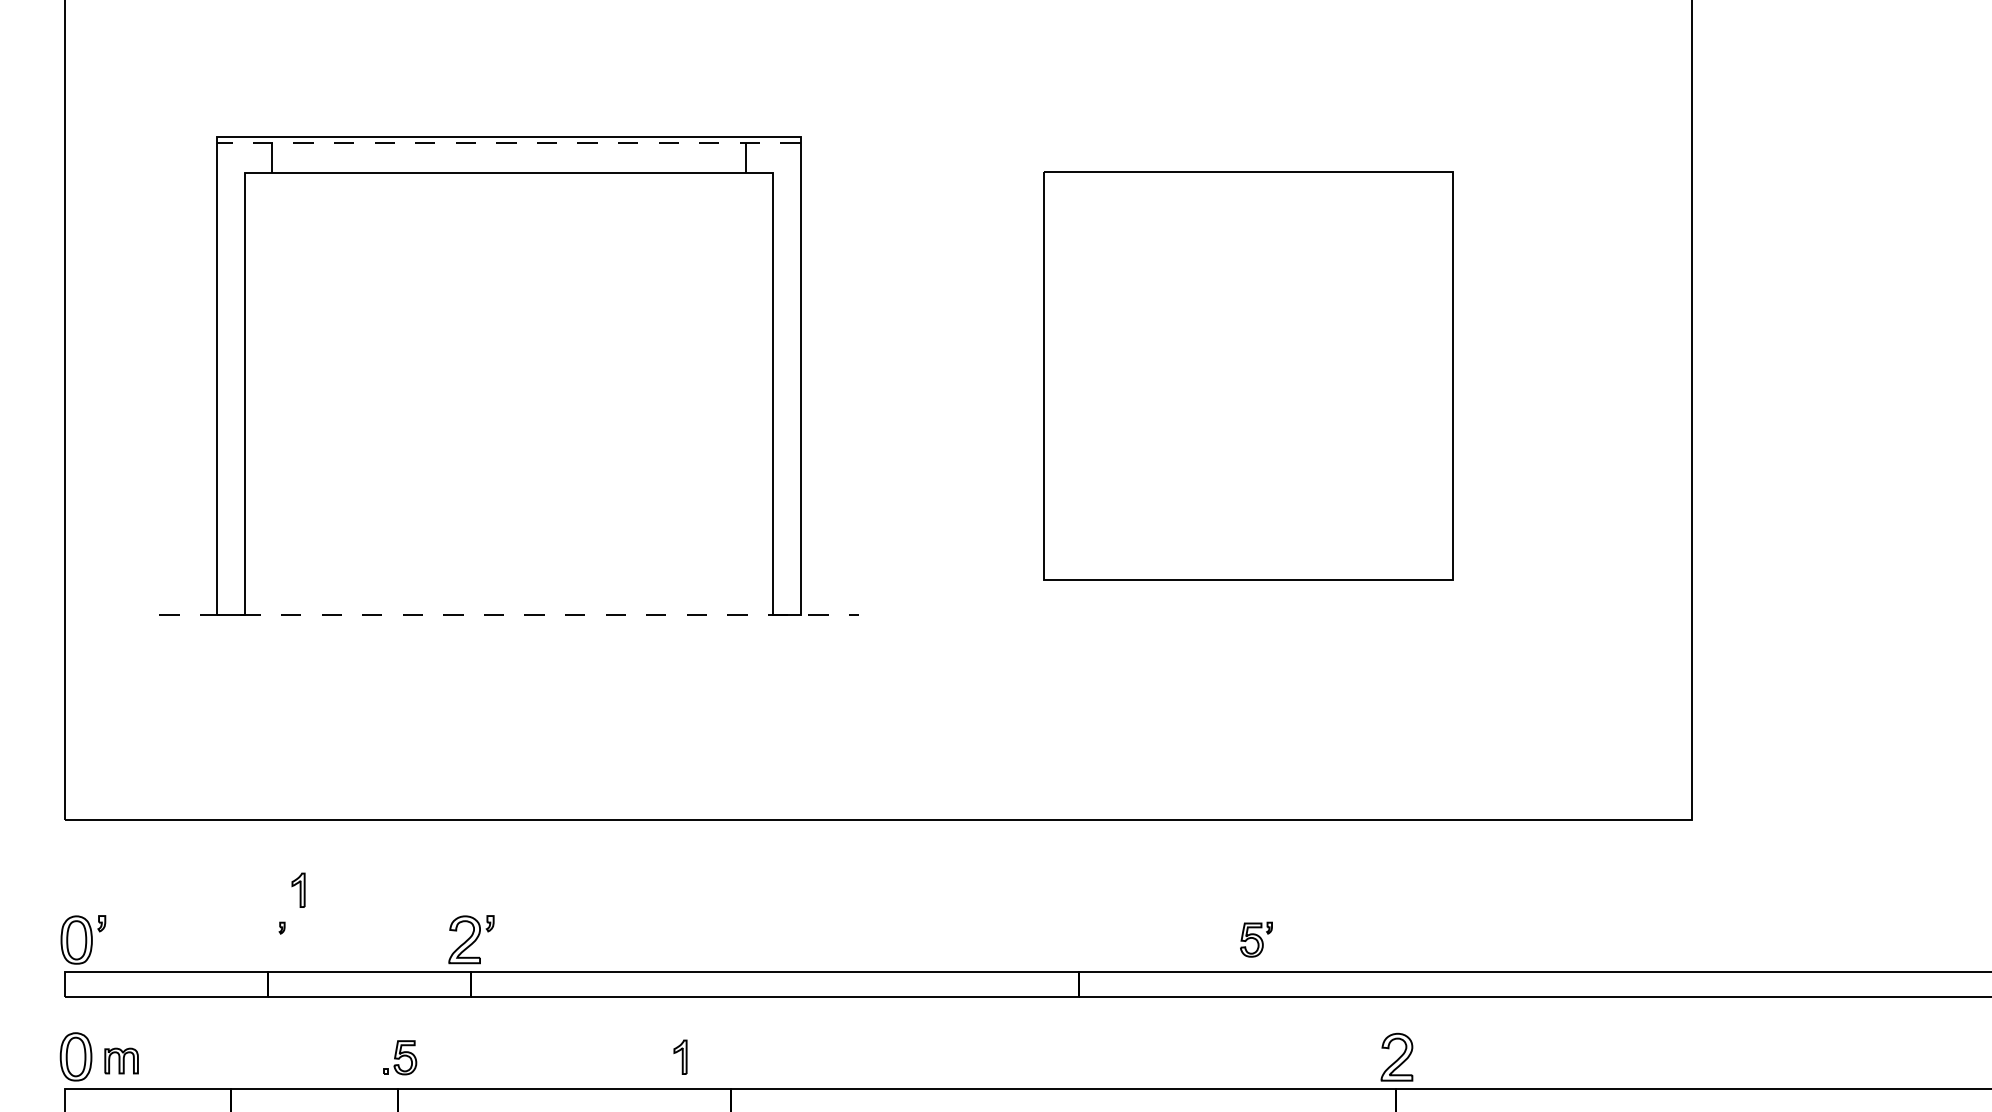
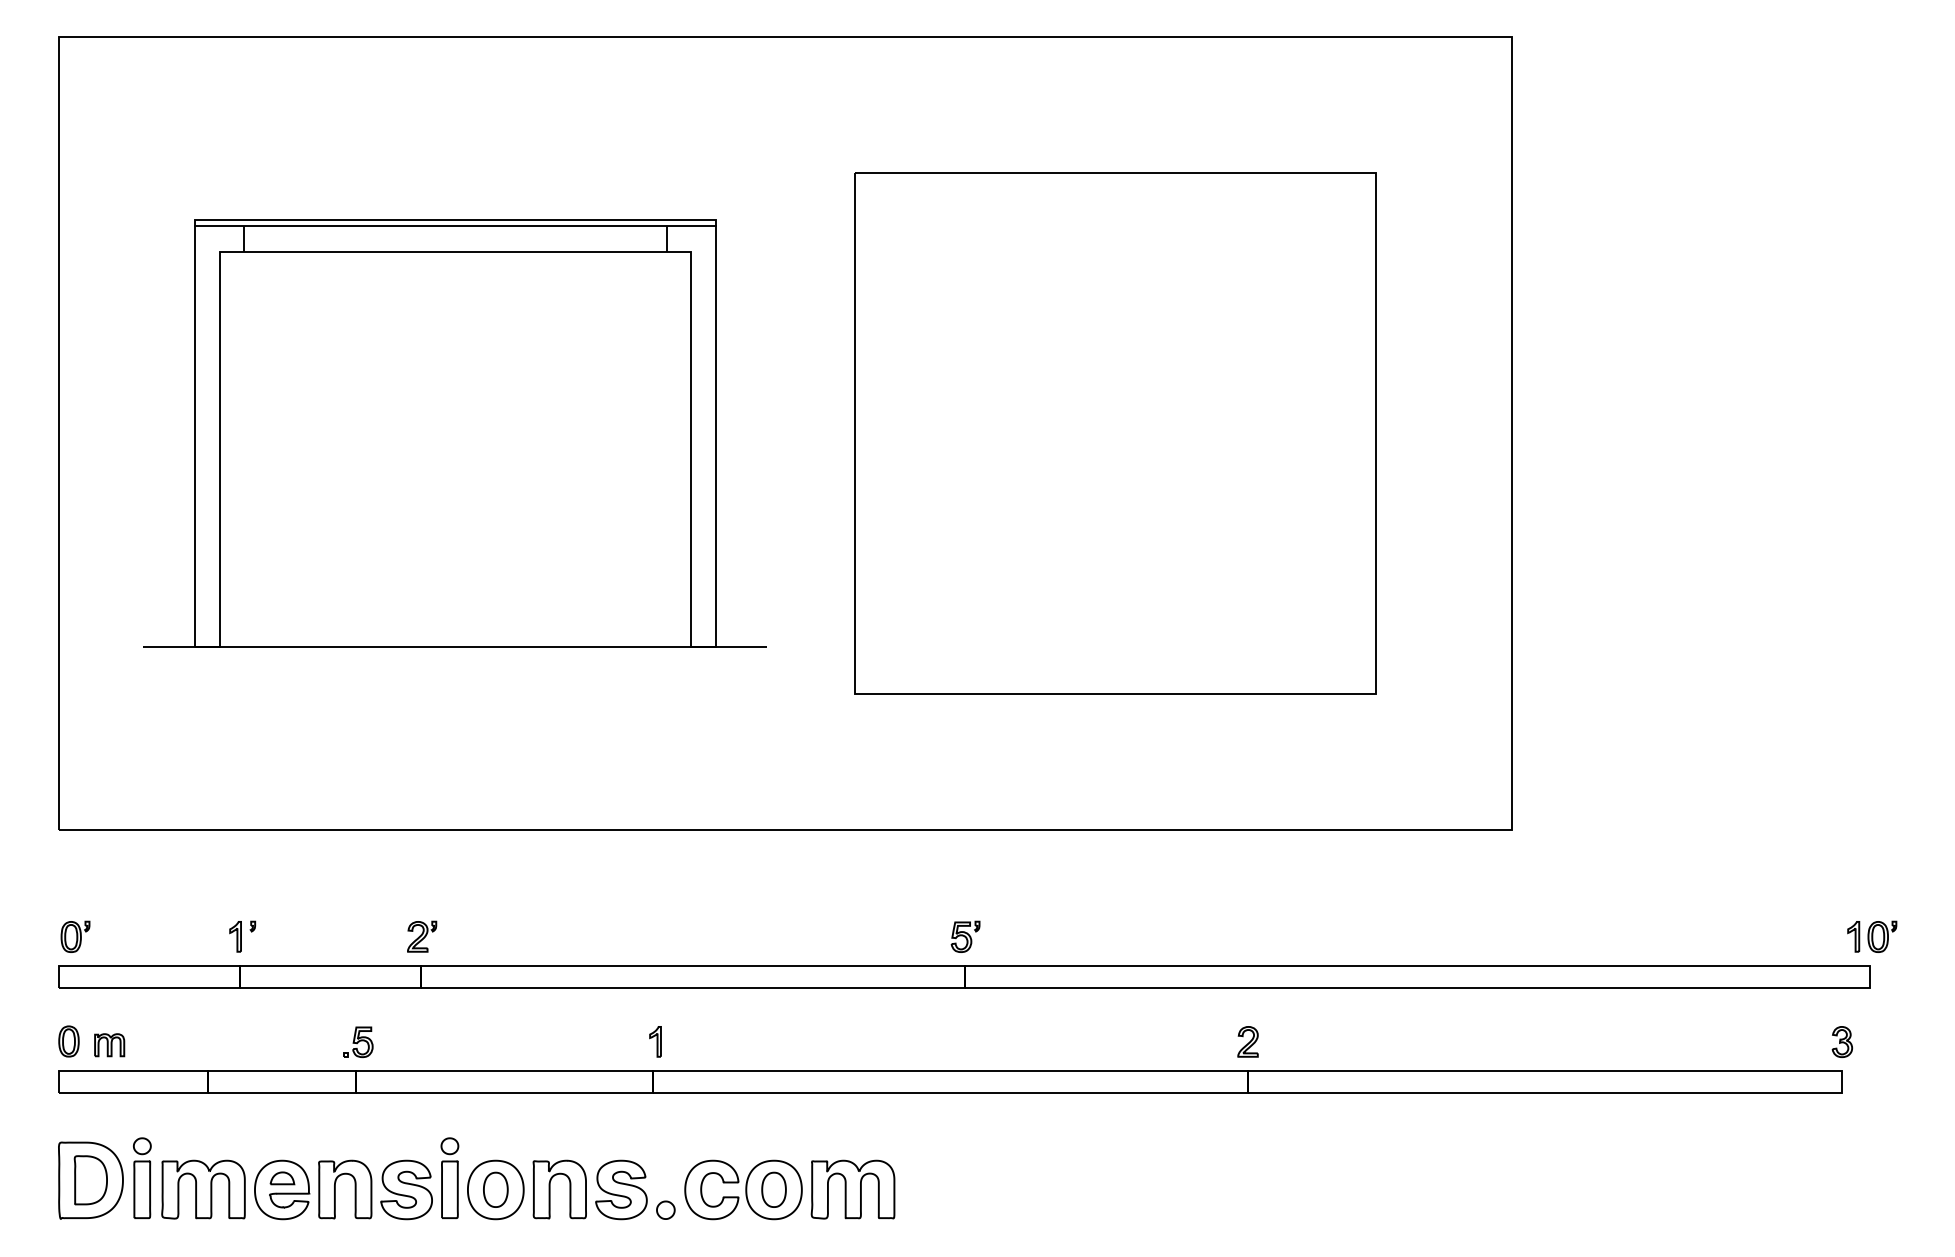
line: (507, 143) -> (454, 226), dashed -> solid
part: (1248, 375) -> (1115, 433), size x1.43
line: (509, 614) -> (455, 646), dashed -> solid
part: (298, 889) -> (235, 936), moved
part: (83, 939) -> (75, 936), size x0.71
part: (472, 939) -> (422, 936), size x0.71
part: (1256, 939) -> (965, 936), moved
part: (75, 1056) -> (68, 1041), size x0.71
part: (680, 1056) -> (655, 1041), moved
part: (1396, 1056) -> (1247, 1041), size x0.71

